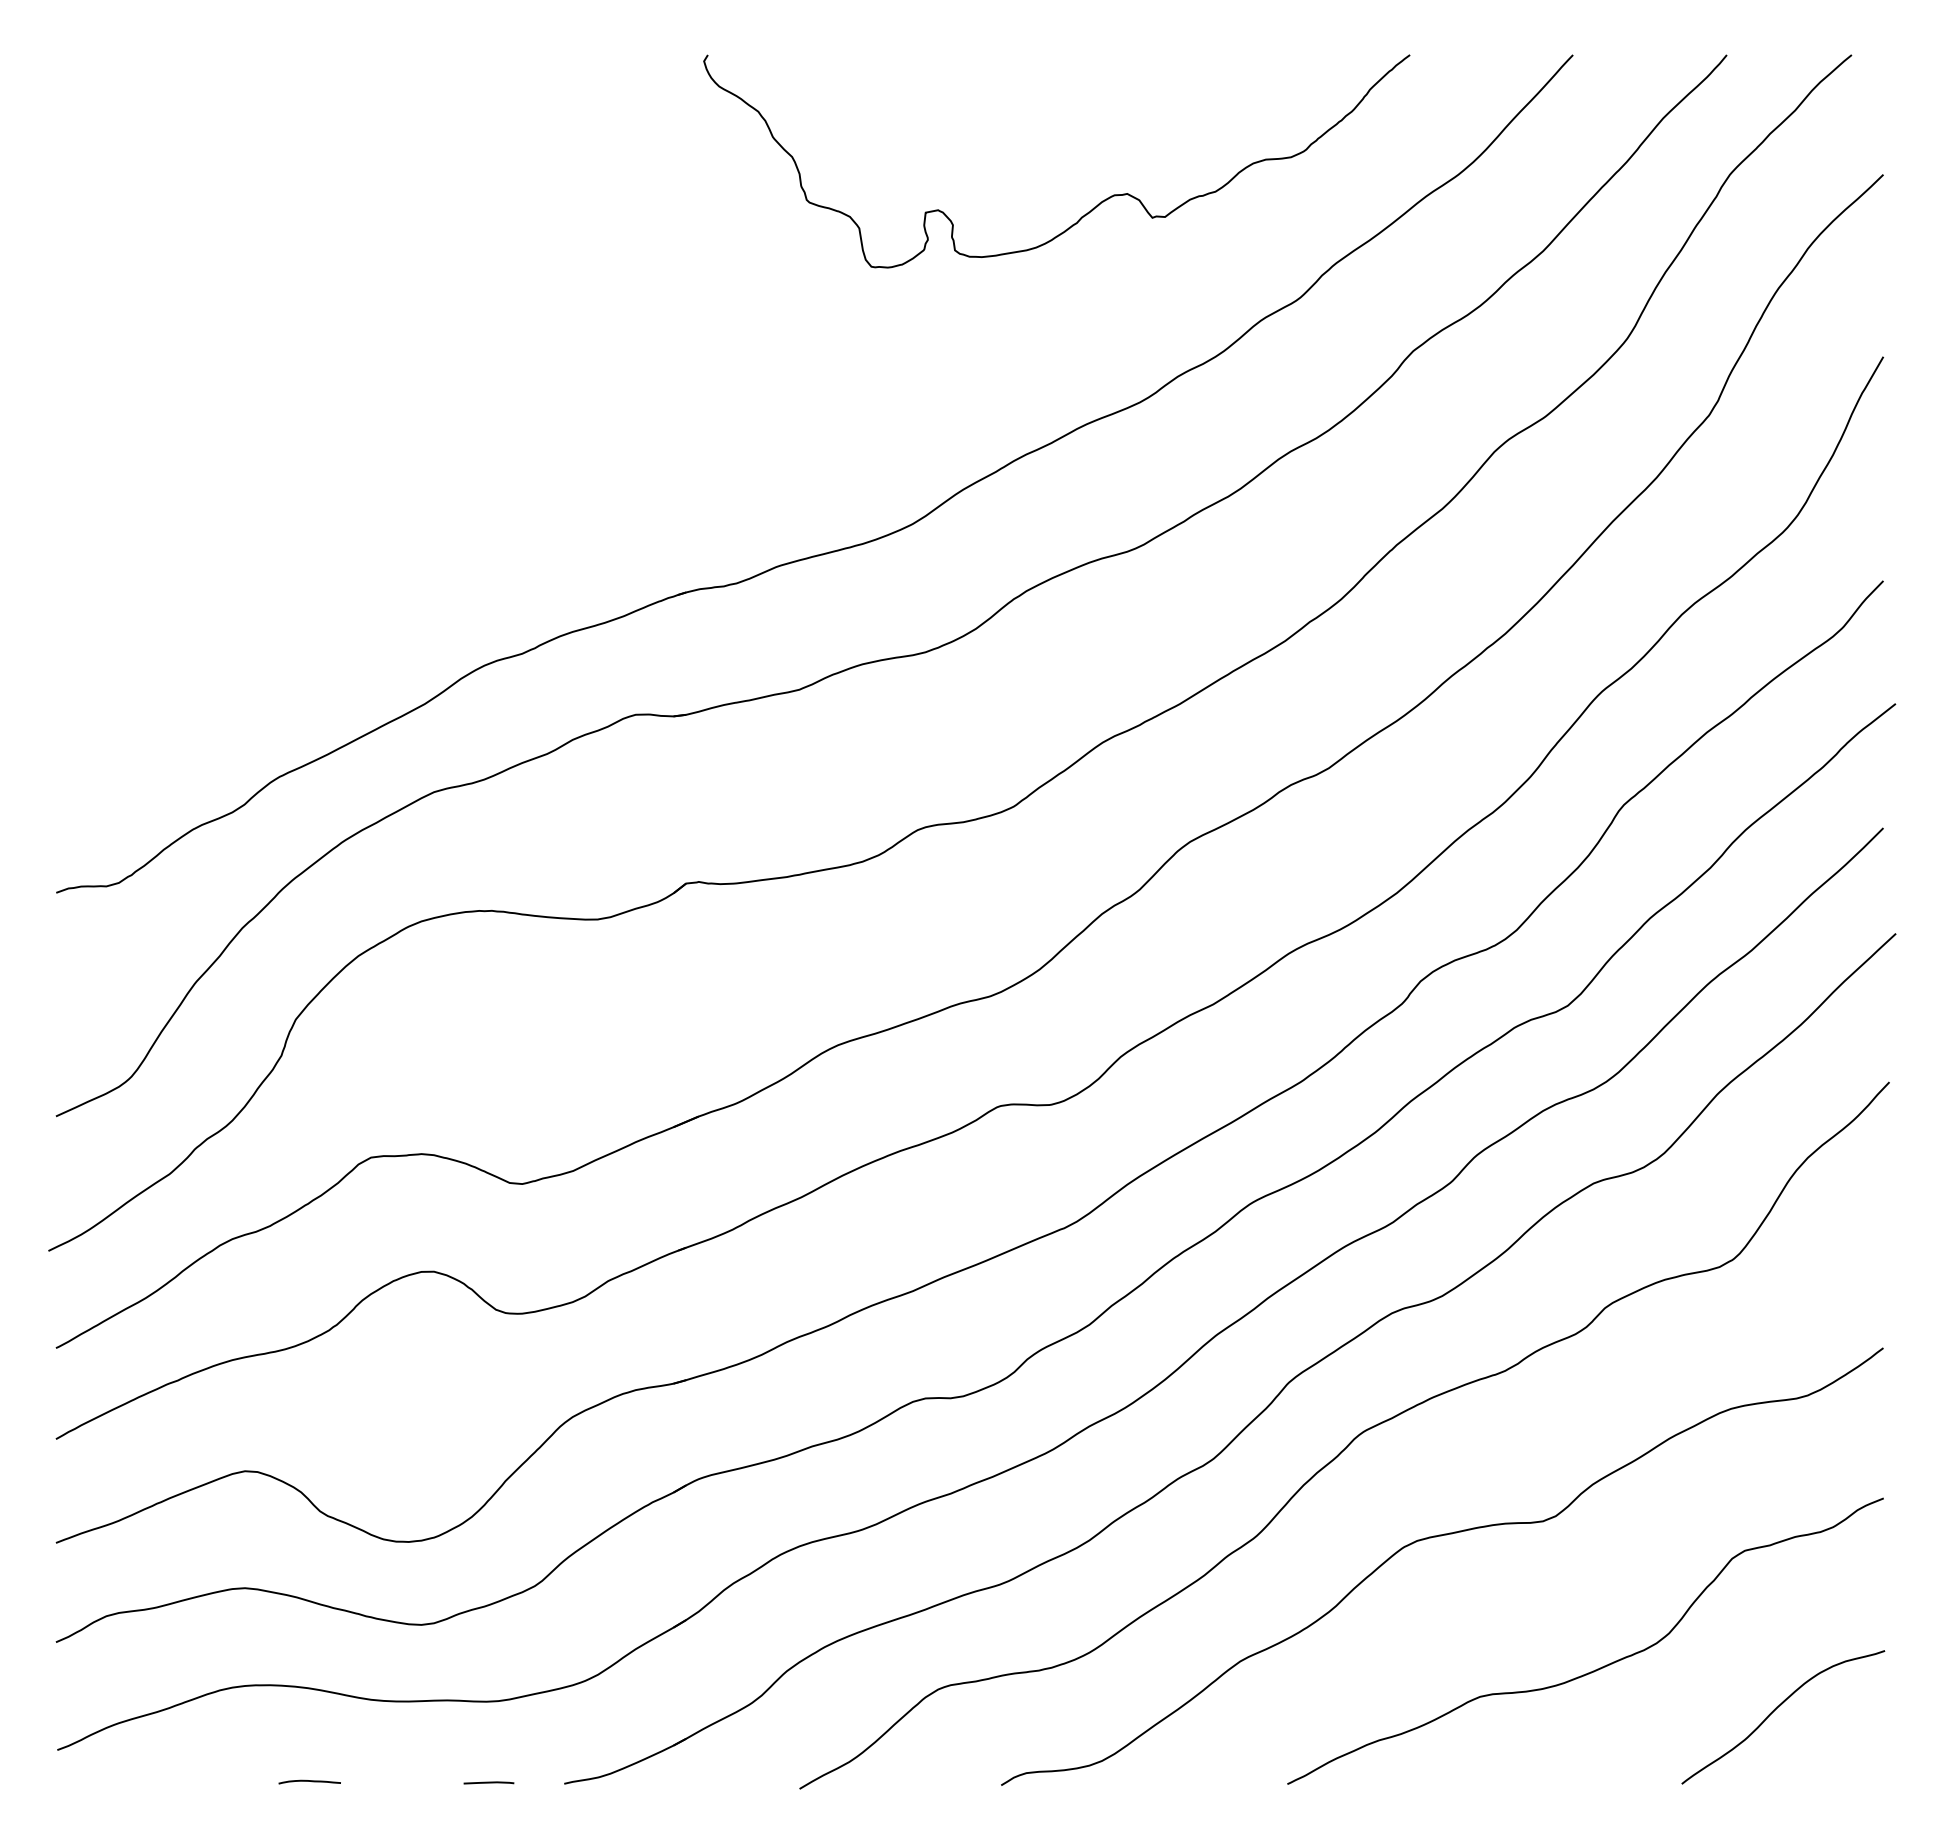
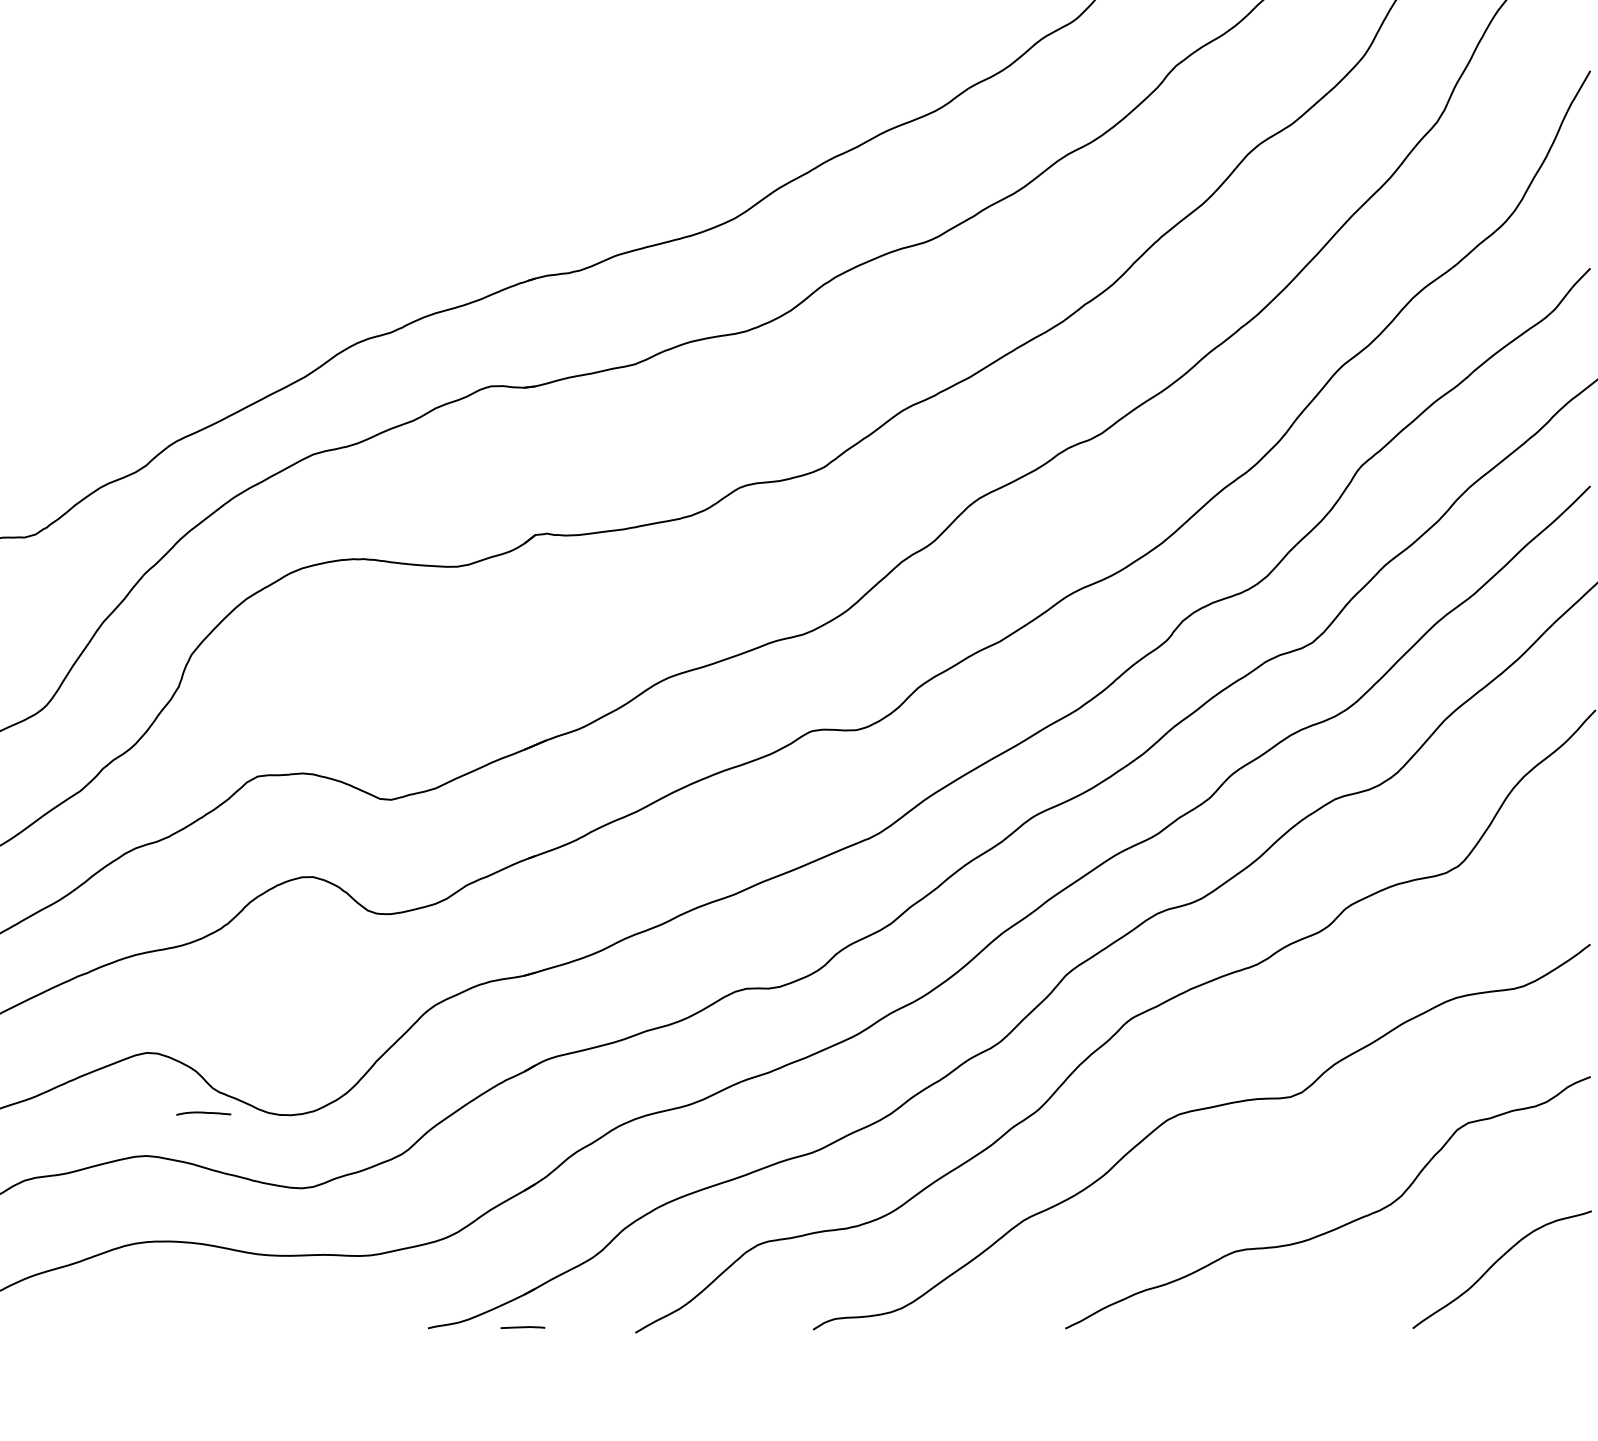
curve: (309, 1781) -> (203, 1113), moved
line: (488, 1782) -> (522, 1327), moved

